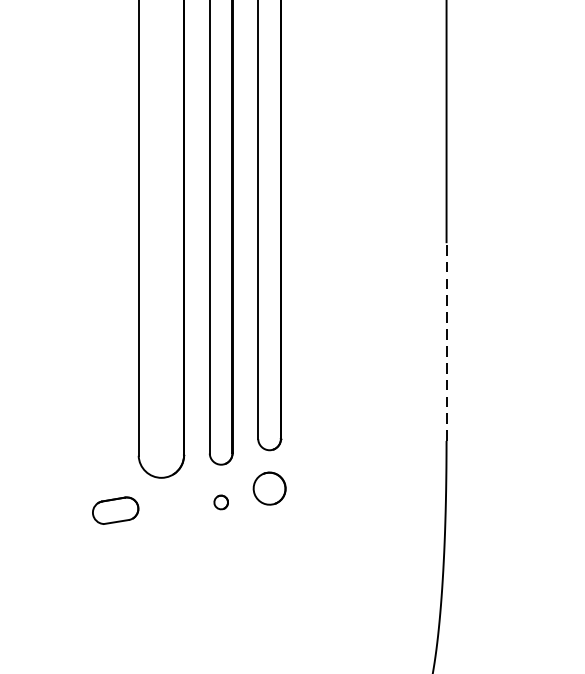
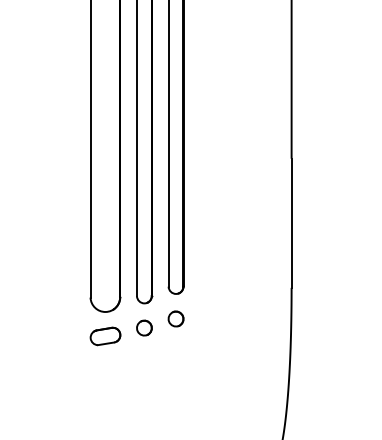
line: (446, 342) -> (291, 223), dashed -> solid
part: (268, 487) -> (175, 318), size x0.71
part: (221, 501) -> (144, 327), size x1.67
part: (115, 510) -> (105, 336), moved

